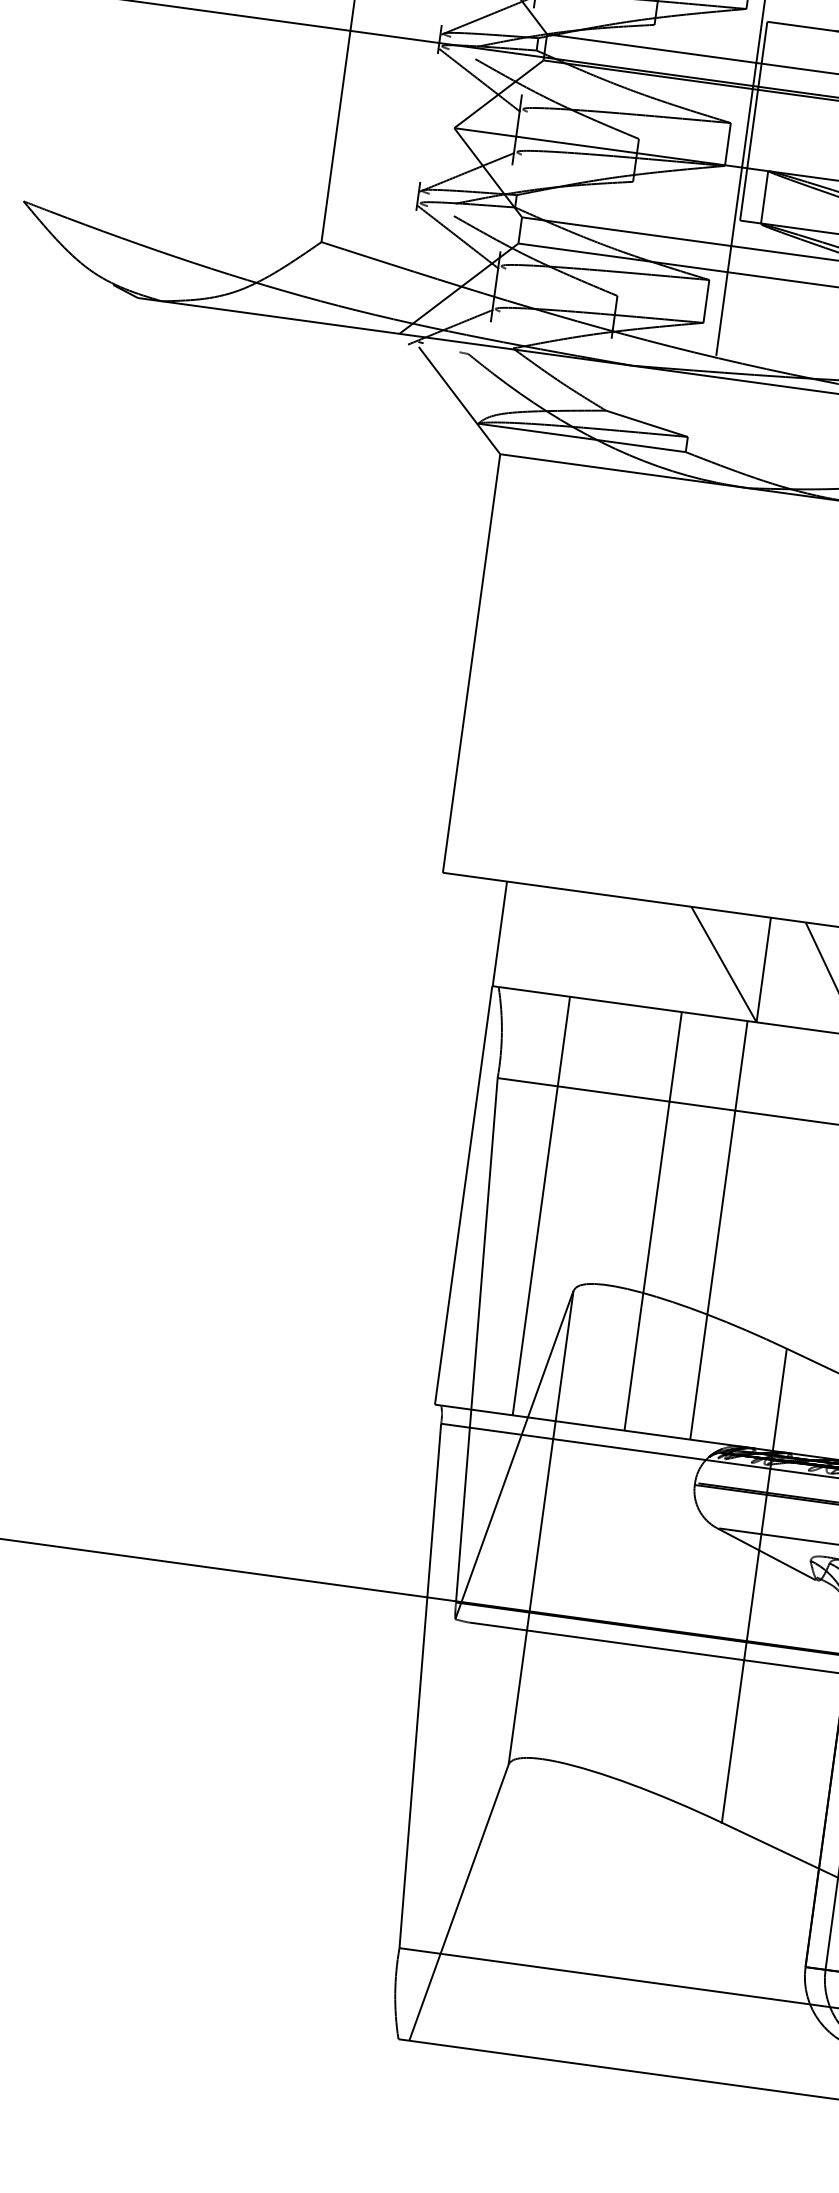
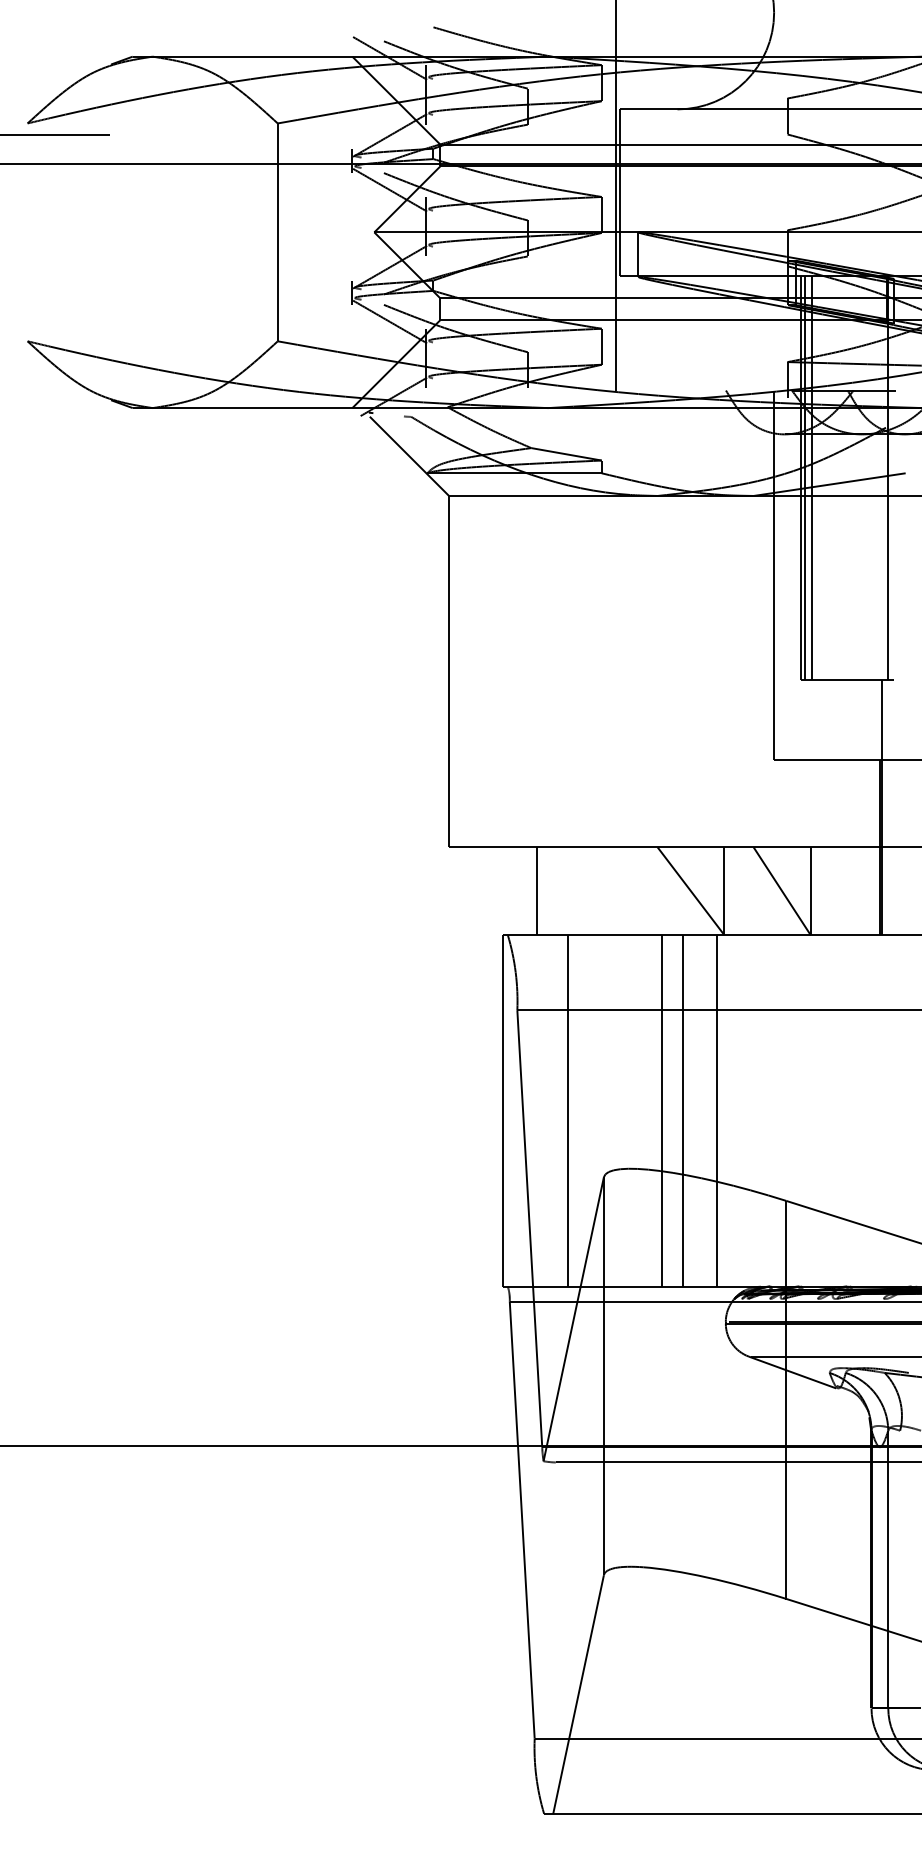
line: (499, 933) -> (536, 891), moved
line: (678, 1224) -> (682, 1110), added

